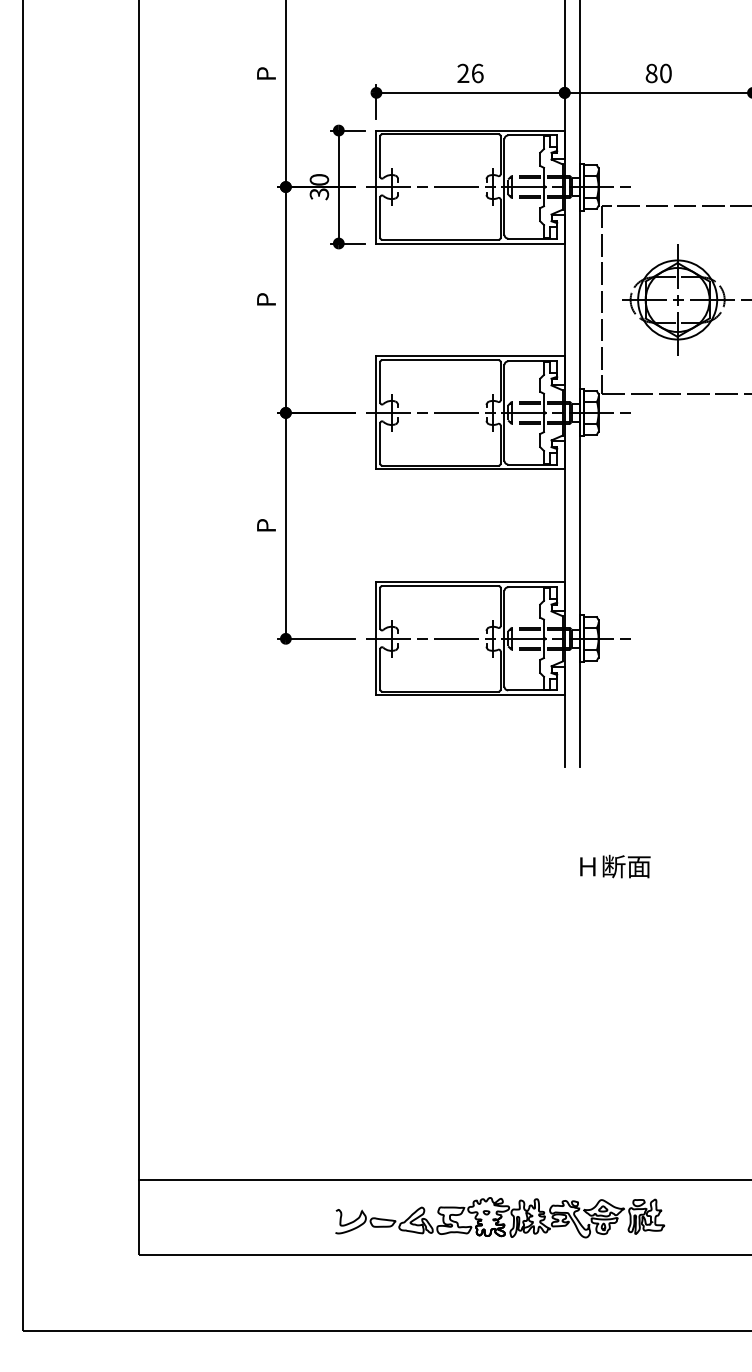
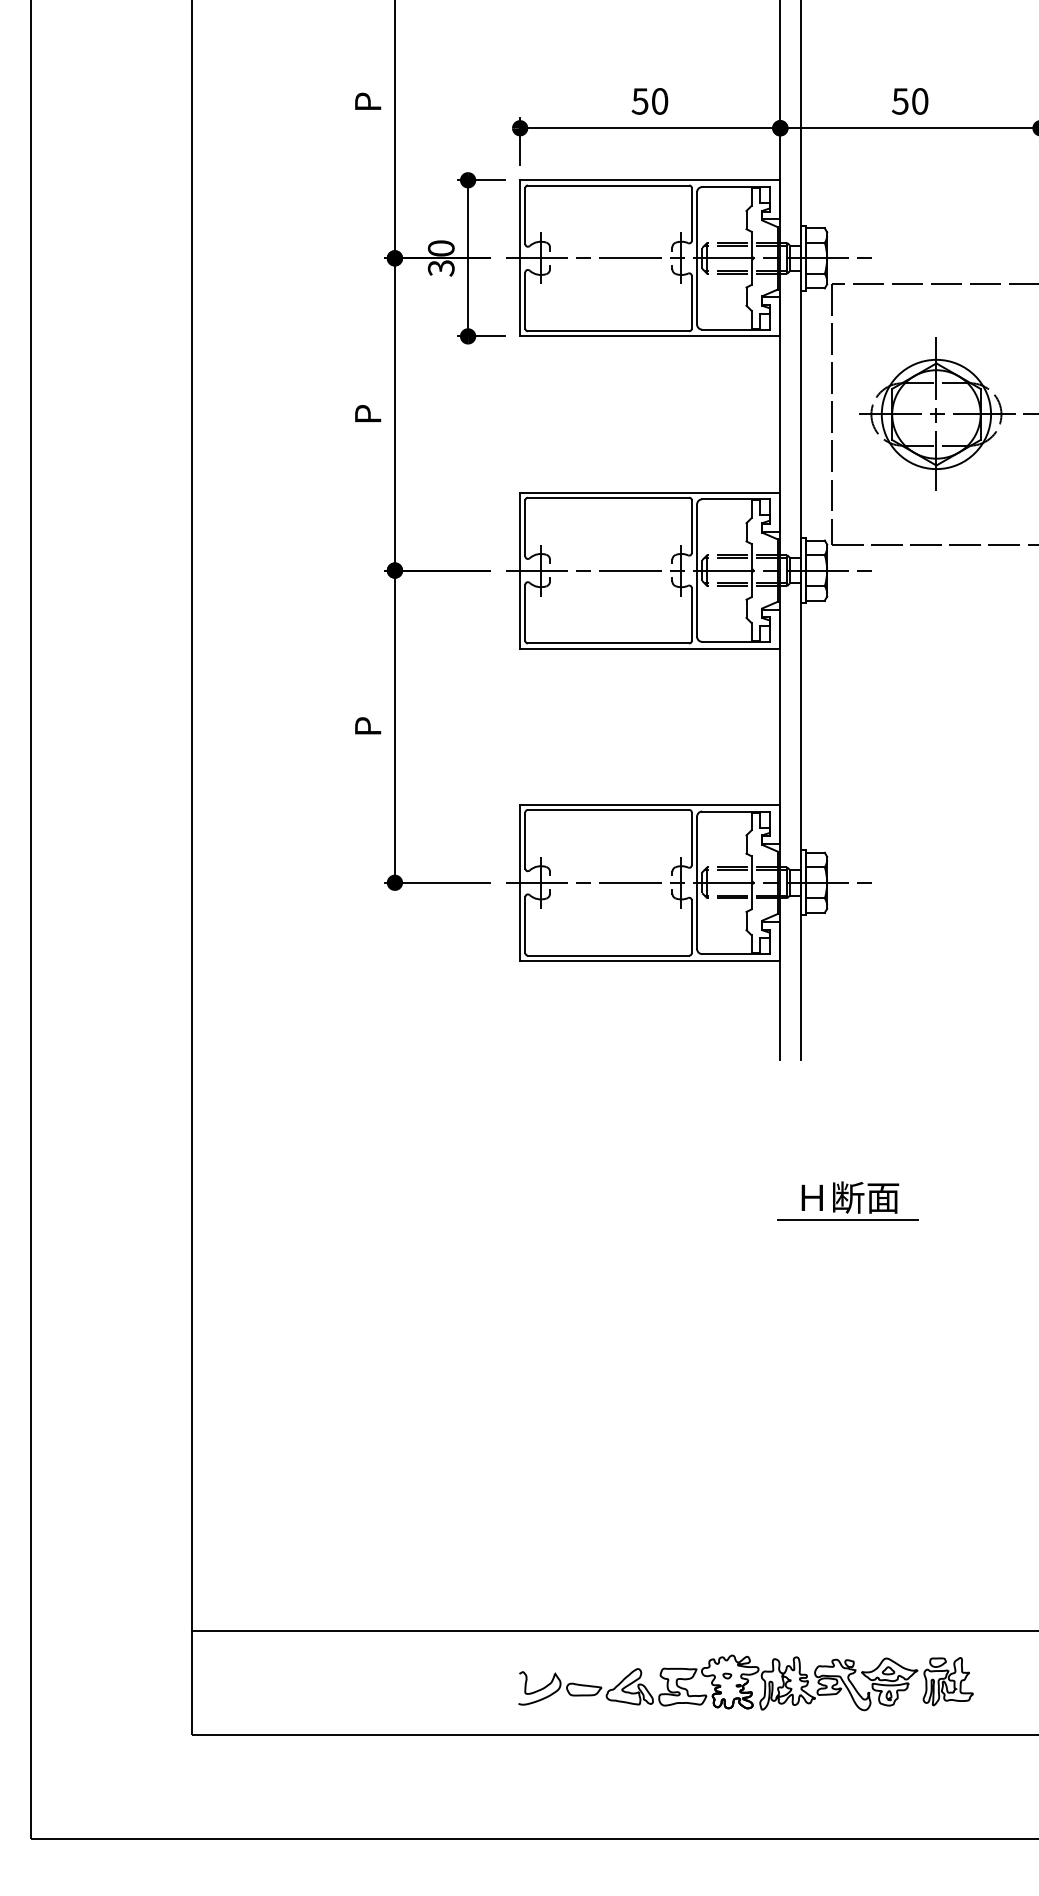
text: (470, 73) -> (649, 101), 26 -> 50
text: (650, 73) -> (899, 101), 80 -> 50
line: (614, 882) -> (848, 1219), added
part: (499, 1217) -> (745, 1682), moved

